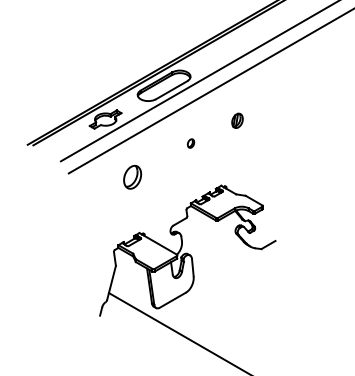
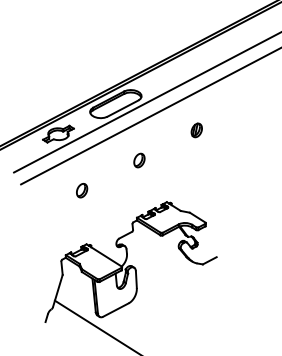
part: (237, 120) -> (196, 130), moved
part: (190, 143) -> (138, 160), size x1.67
part: (132, 177) -> (81, 190), size x0.62

